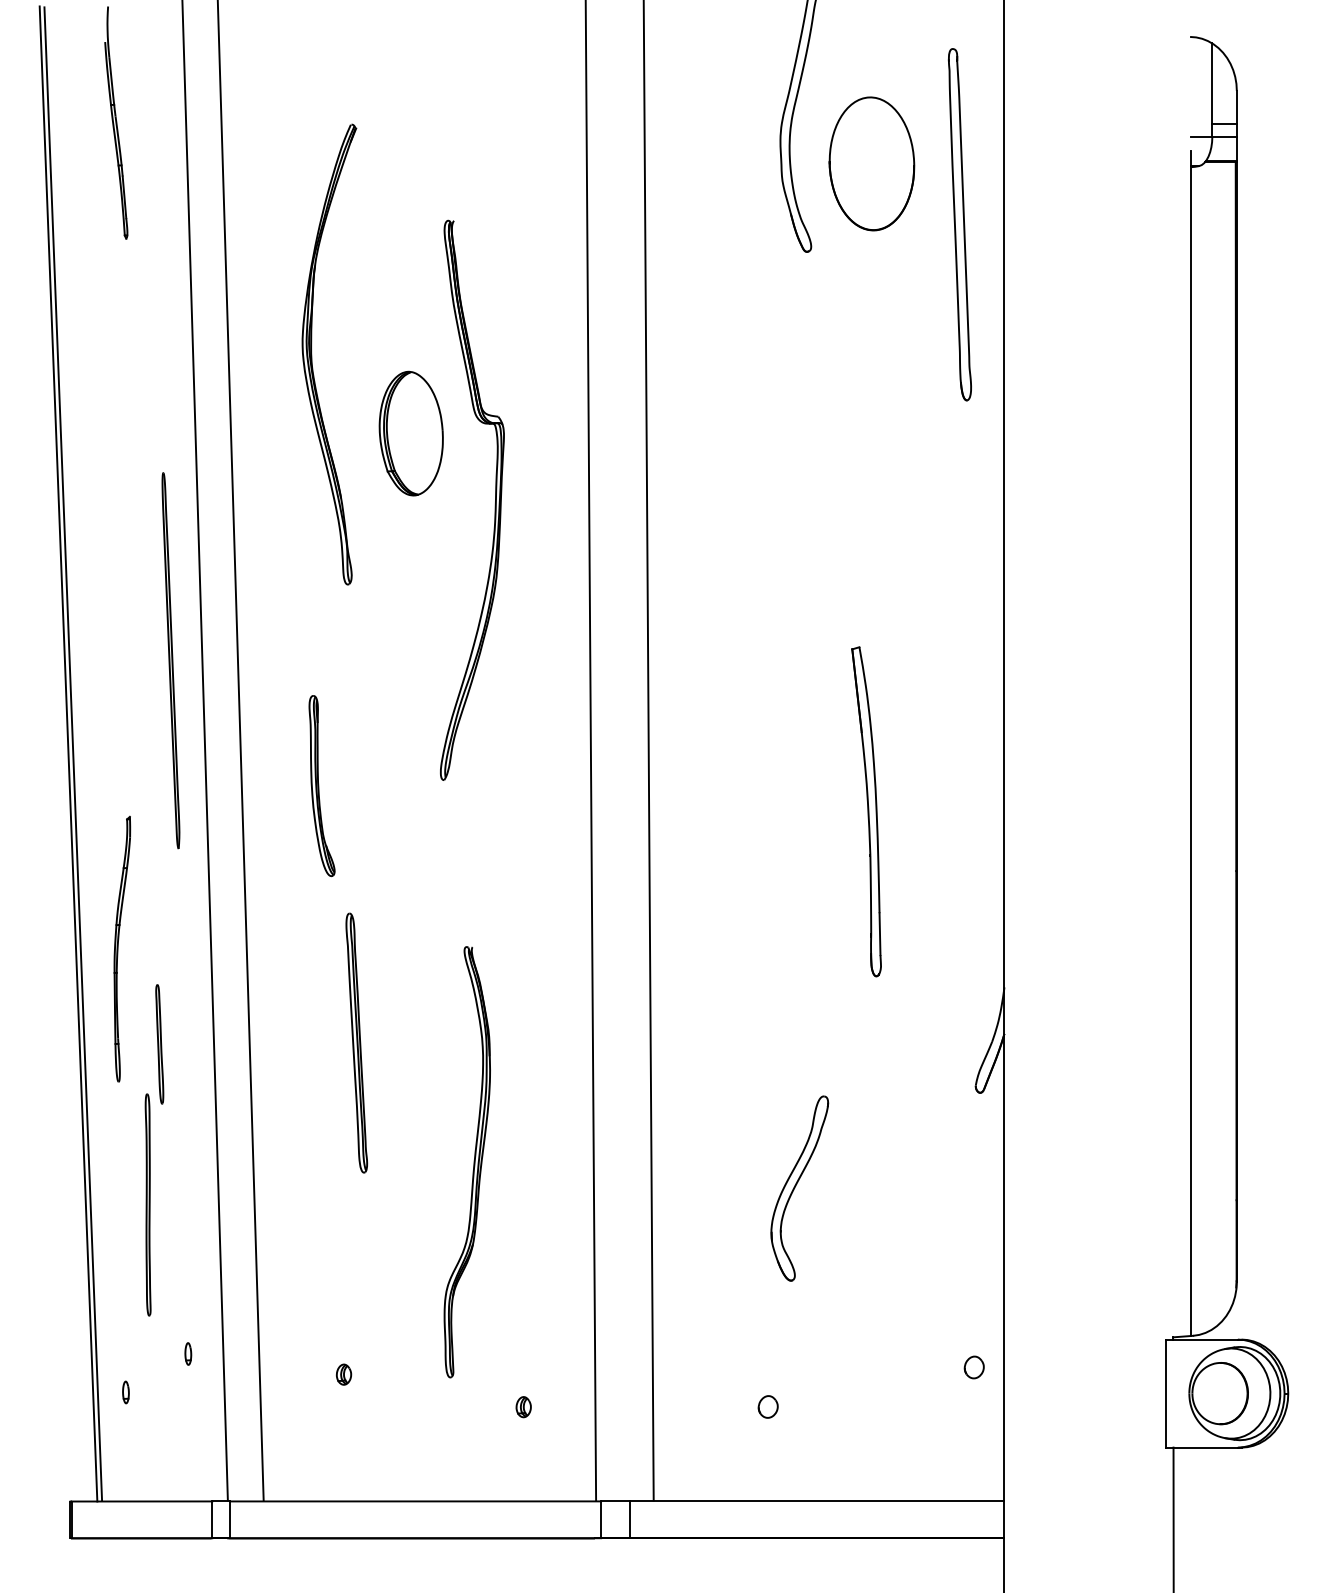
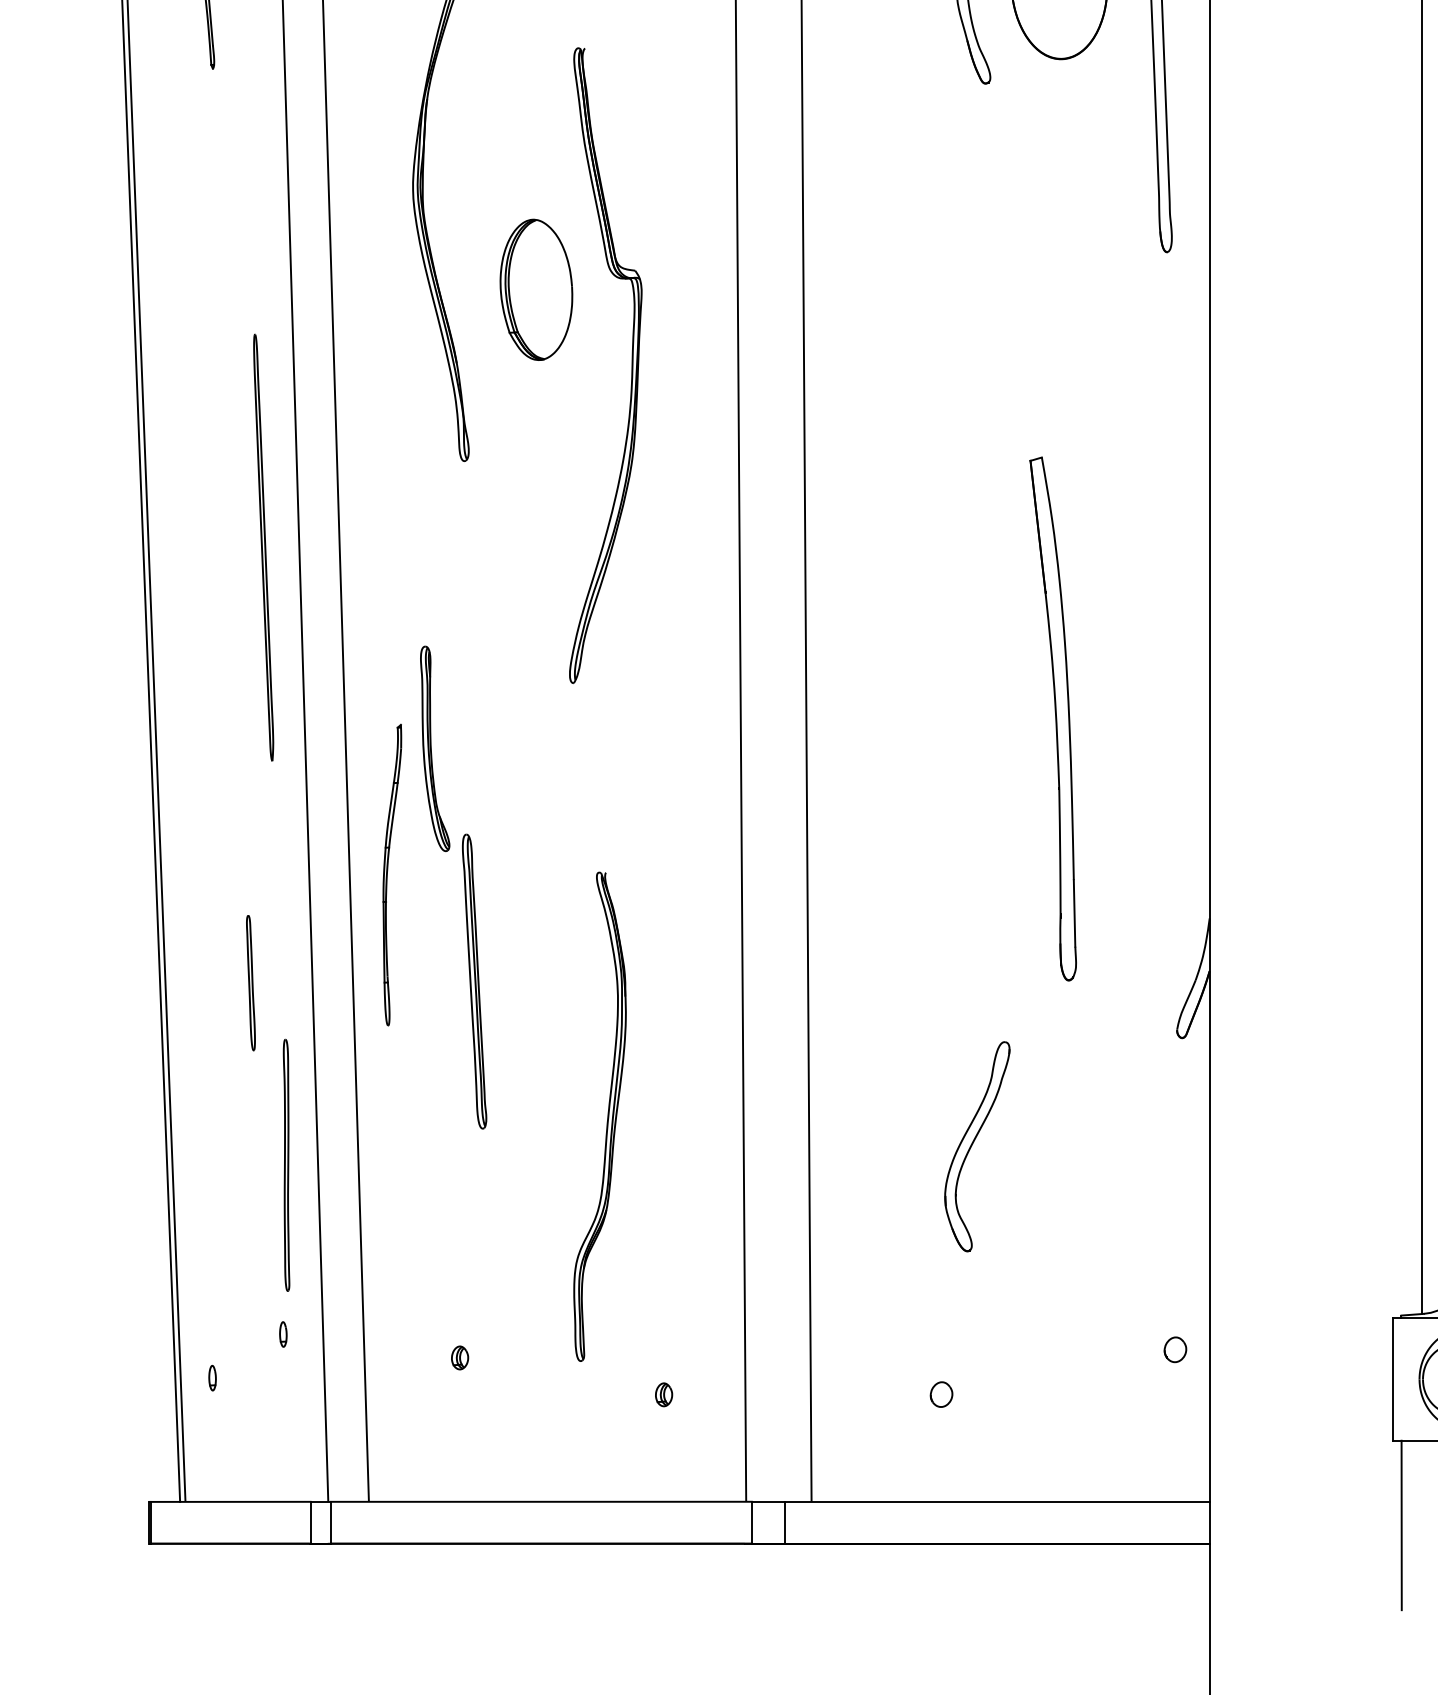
part: (321, 786) -> (434, 749), moved
part: (866, 811) -> (1053, 718), size x1.4
part: (122, 948) -> (392, 874), moved
part: (147, 1204) -> (285, 1164), moved

